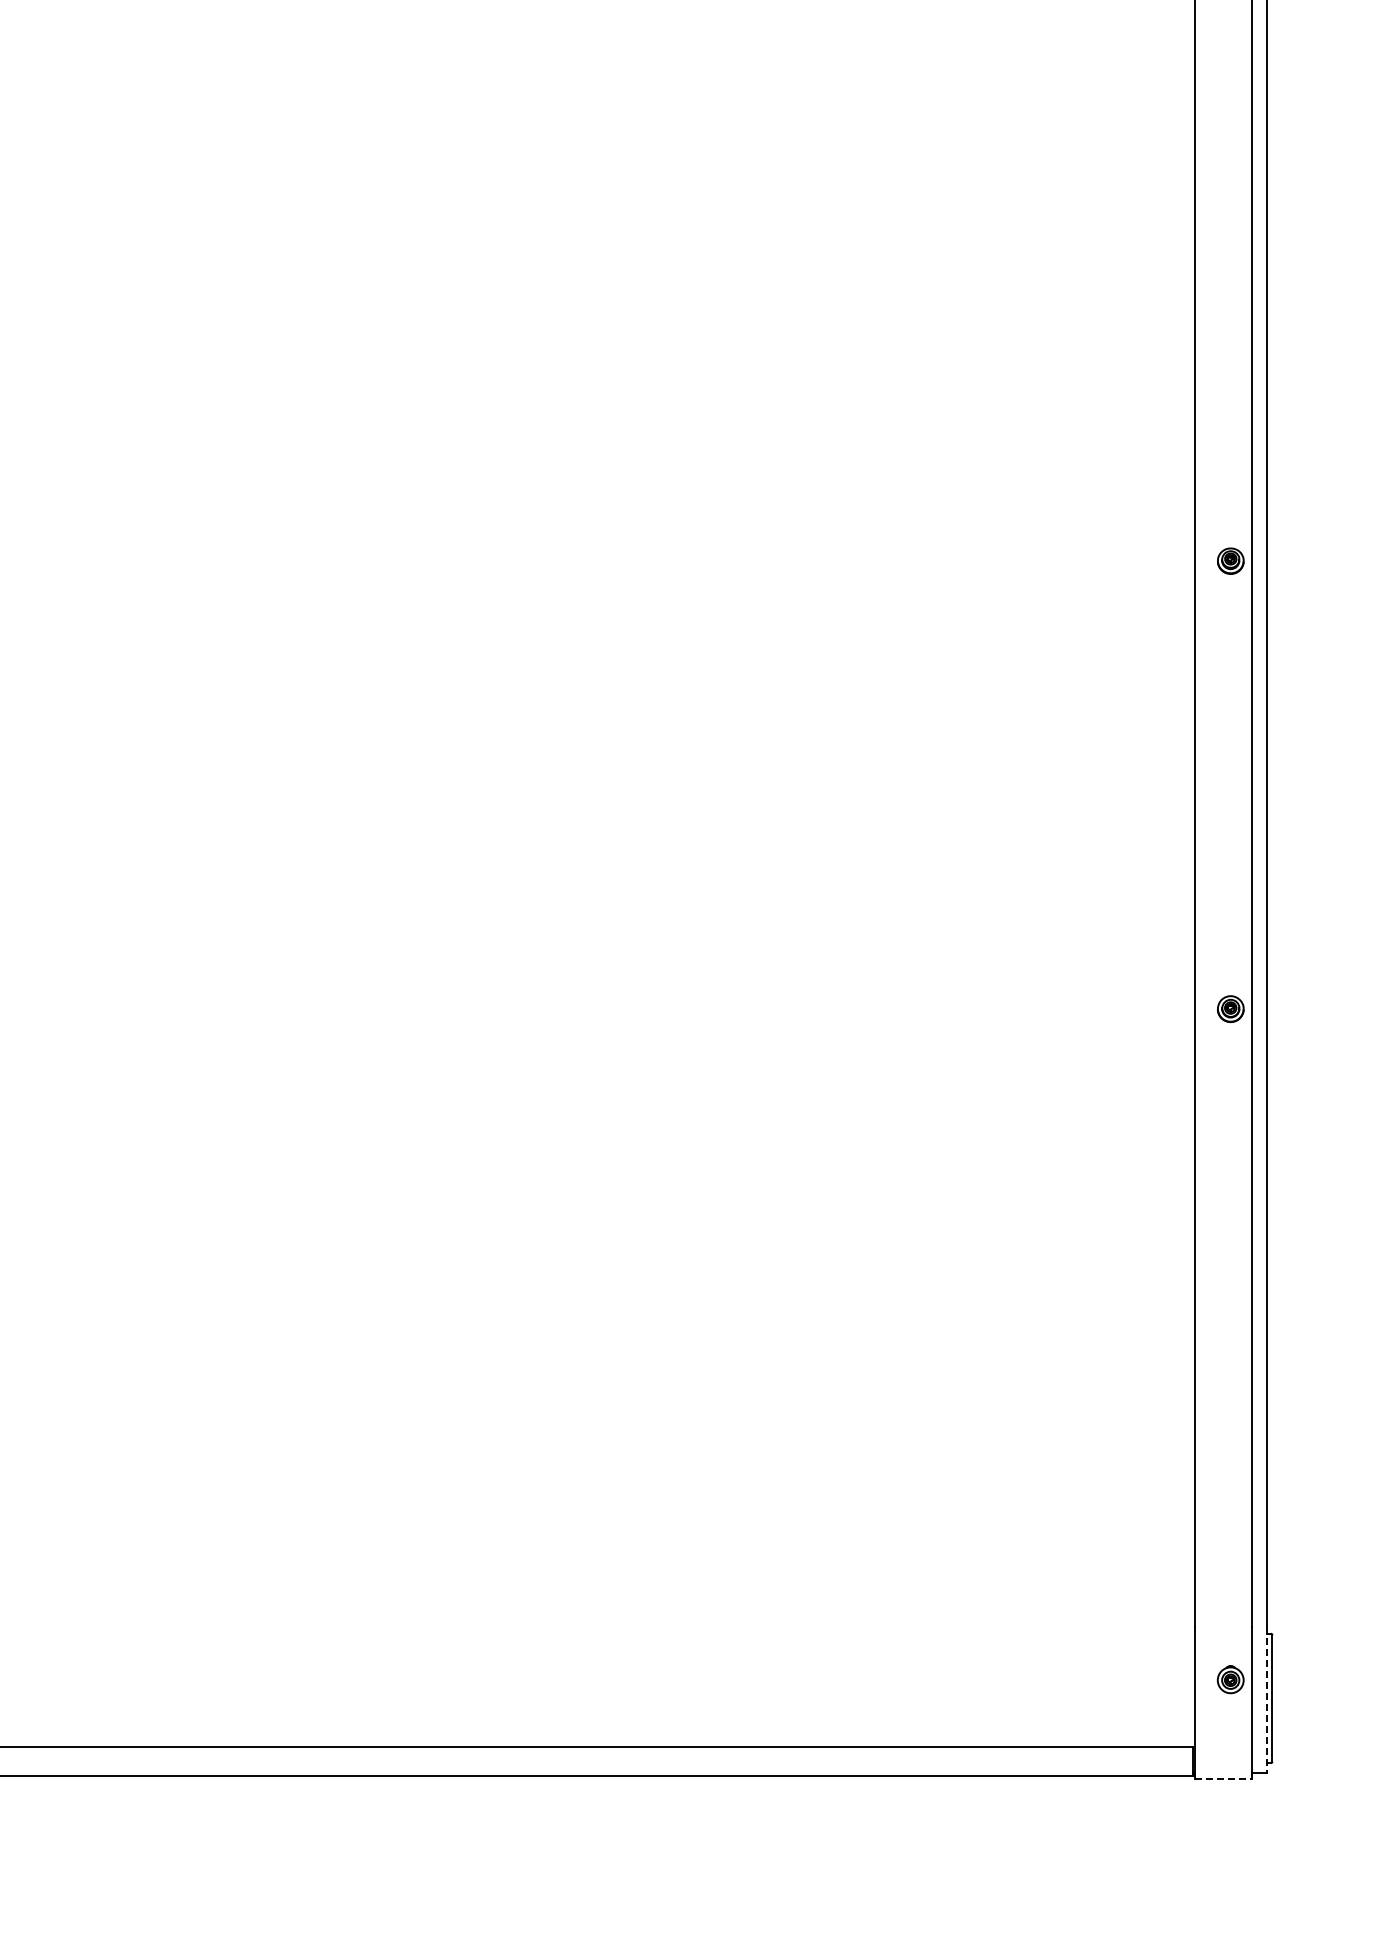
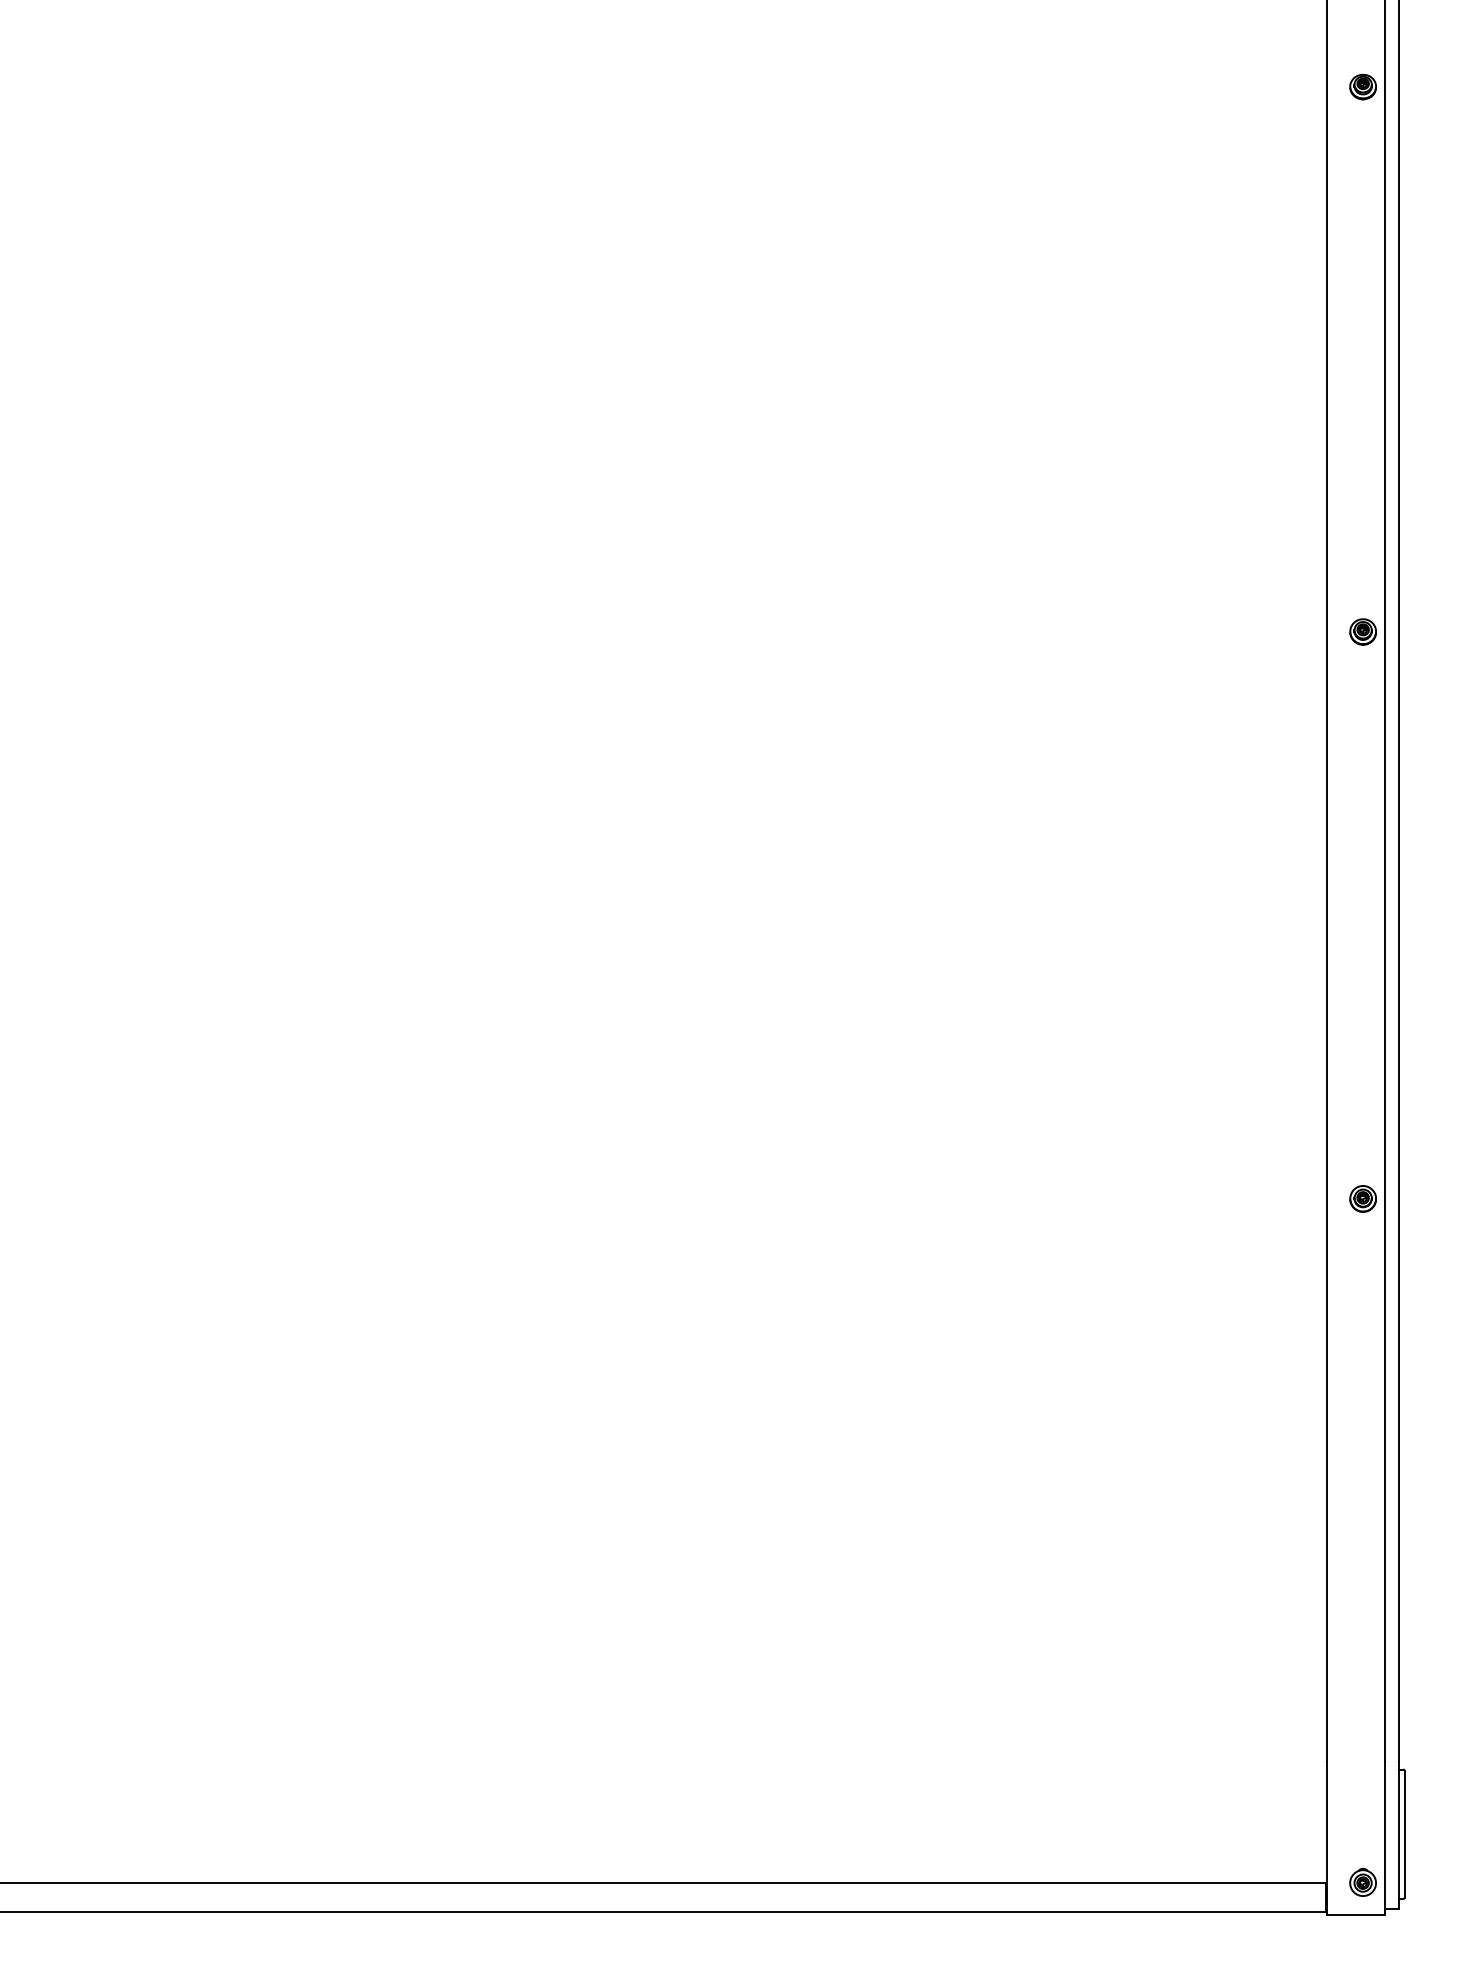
part: (1230, 560) -> (1362, 631), moved
part: (1230, 1008) -> (1362, 1198), moved
part: (1230, 1678) -> (1362, 1881), moved
line: (1267, 1700) -> (1399, 1836), dashed -> solid
line: (1223, 1778) -> (1355, 1914), dashed -> solid

